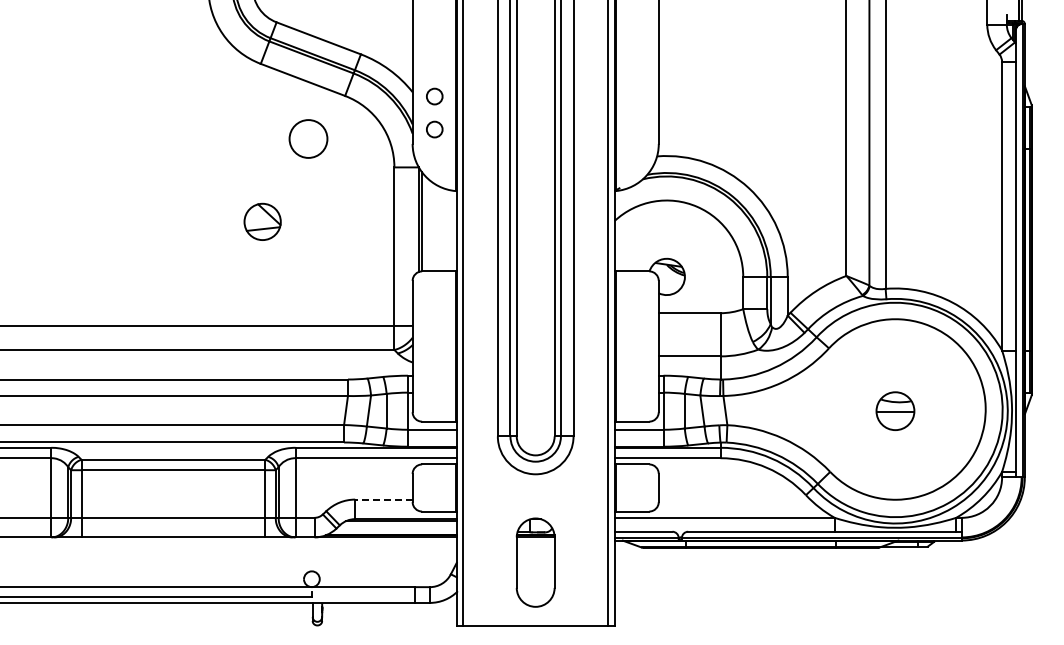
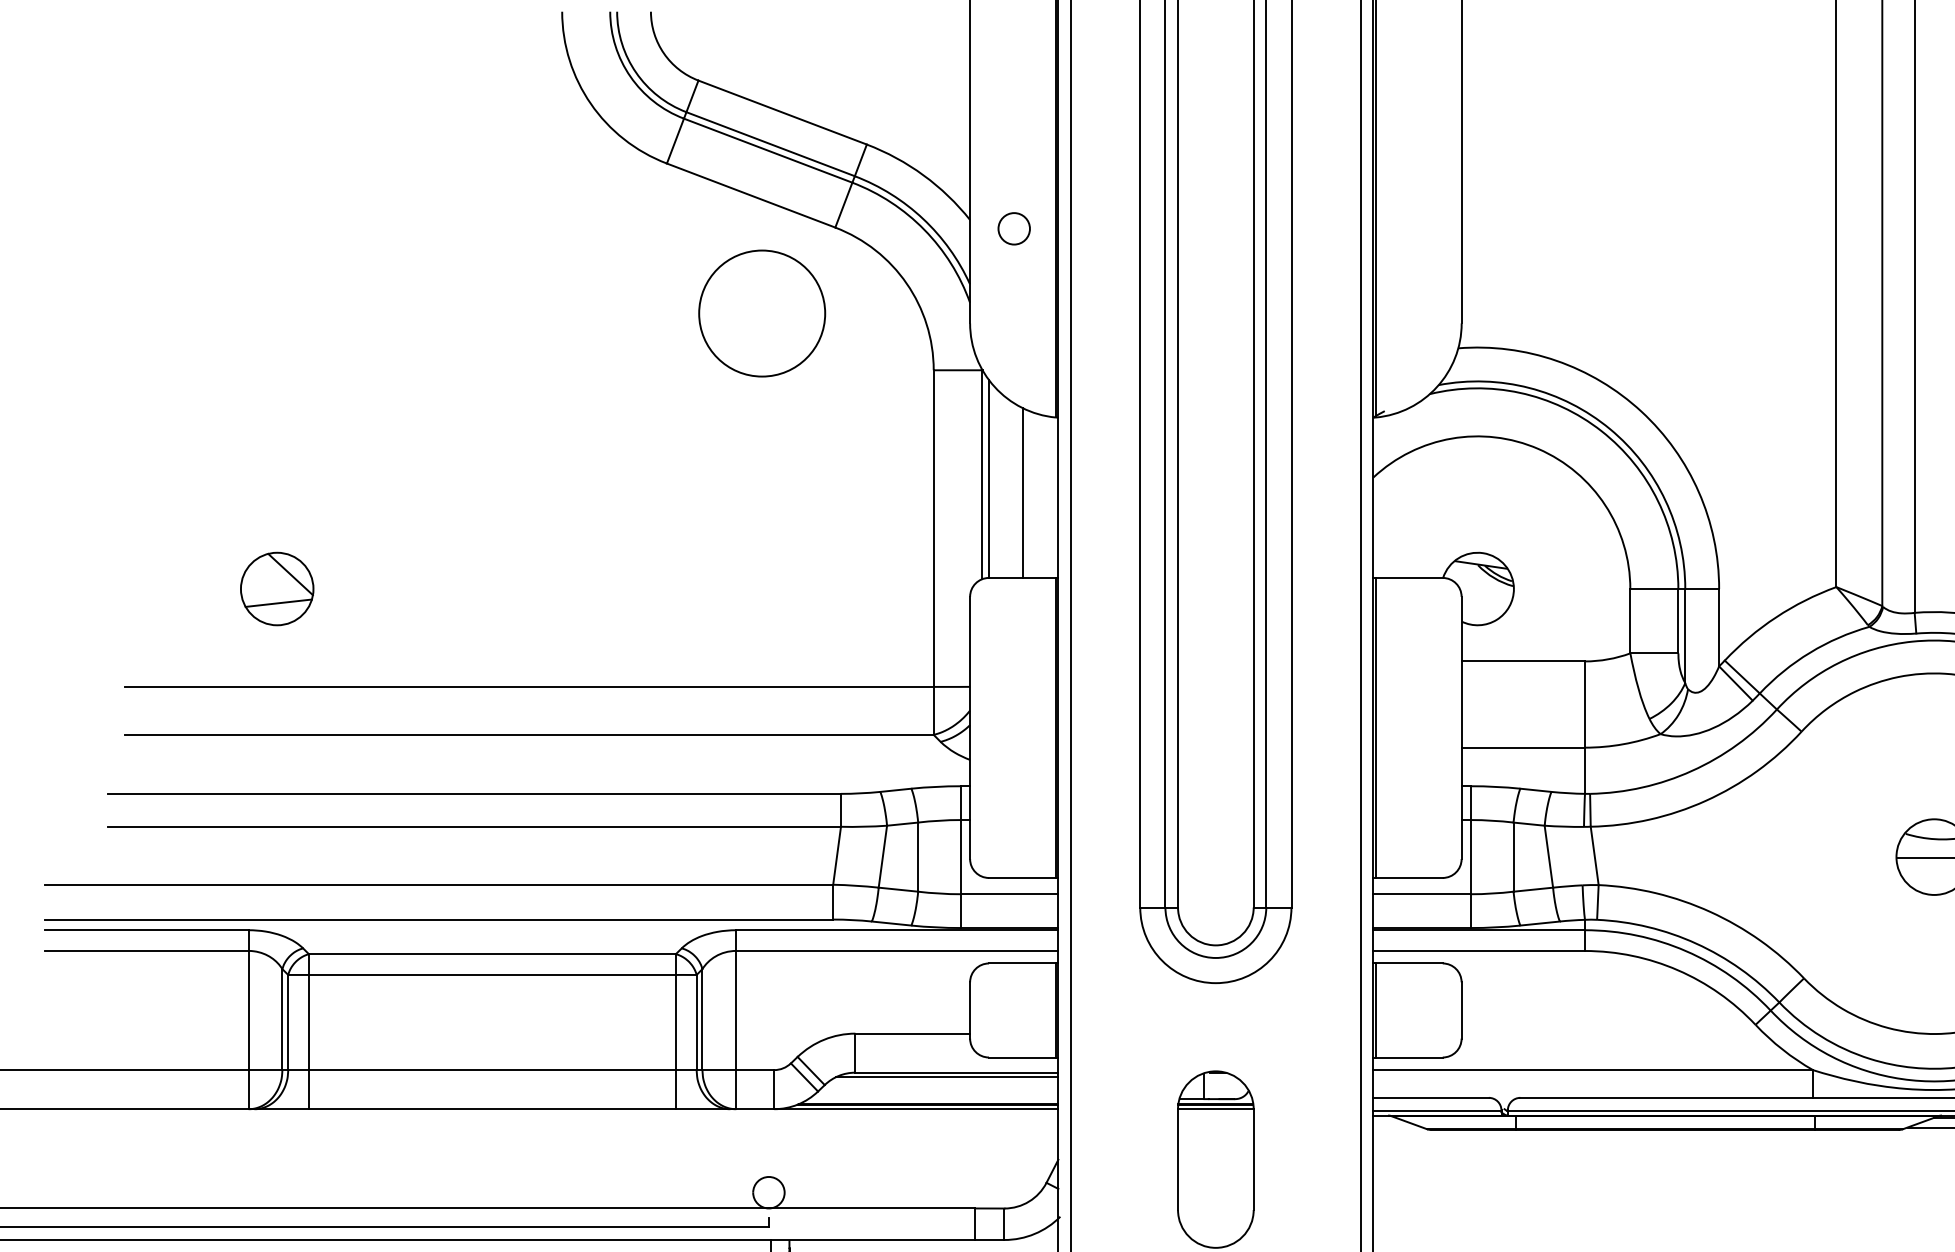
circle: (434, 129) -> (1013, 294), removed
circle: (308, 138) -> (762, 312), size x1.67
part: (262, 221) -> (276, 588), moved
line: (438, 228) -> (1021, 492), added
line: (383, 499) -> (911, 1033), dashed -> solid

